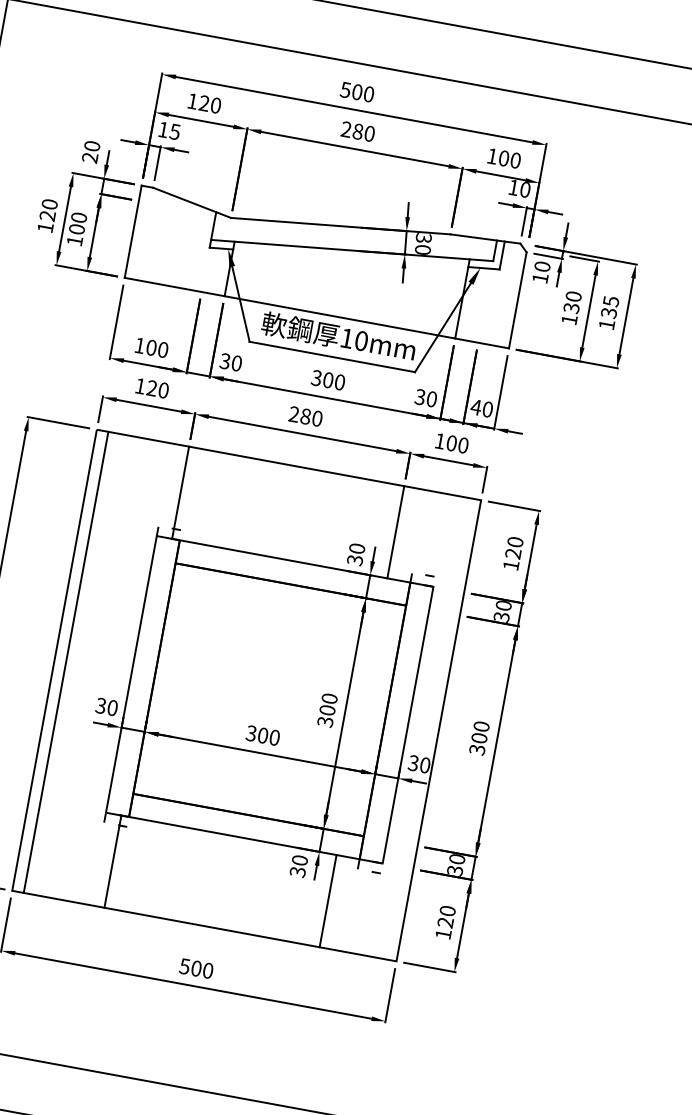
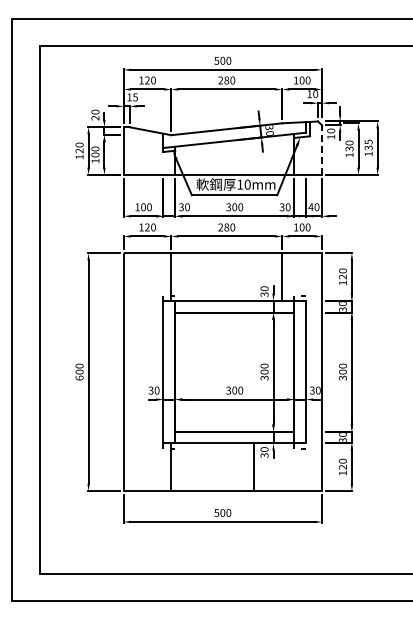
line: (516, 301) -> (321, 150), solid -> dashed
line: (65, 663) -> (129, 372), removed
line: (328, 901) -> (254, 467), moved

